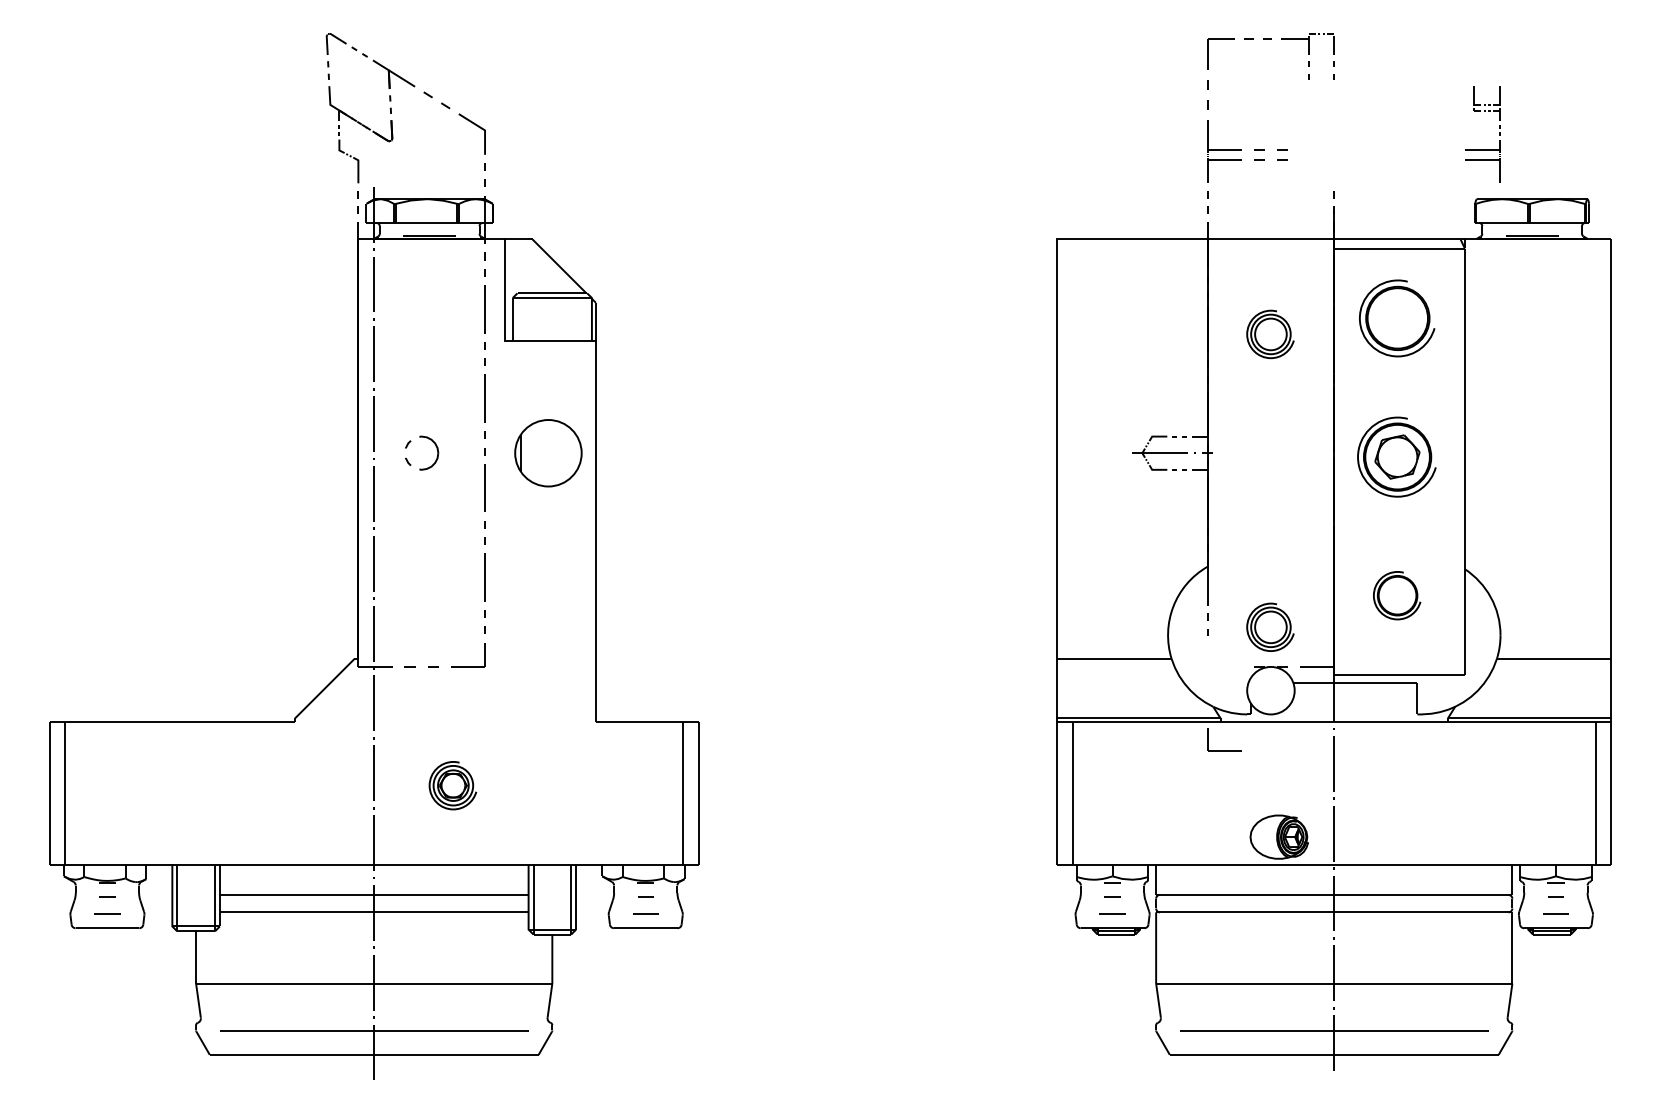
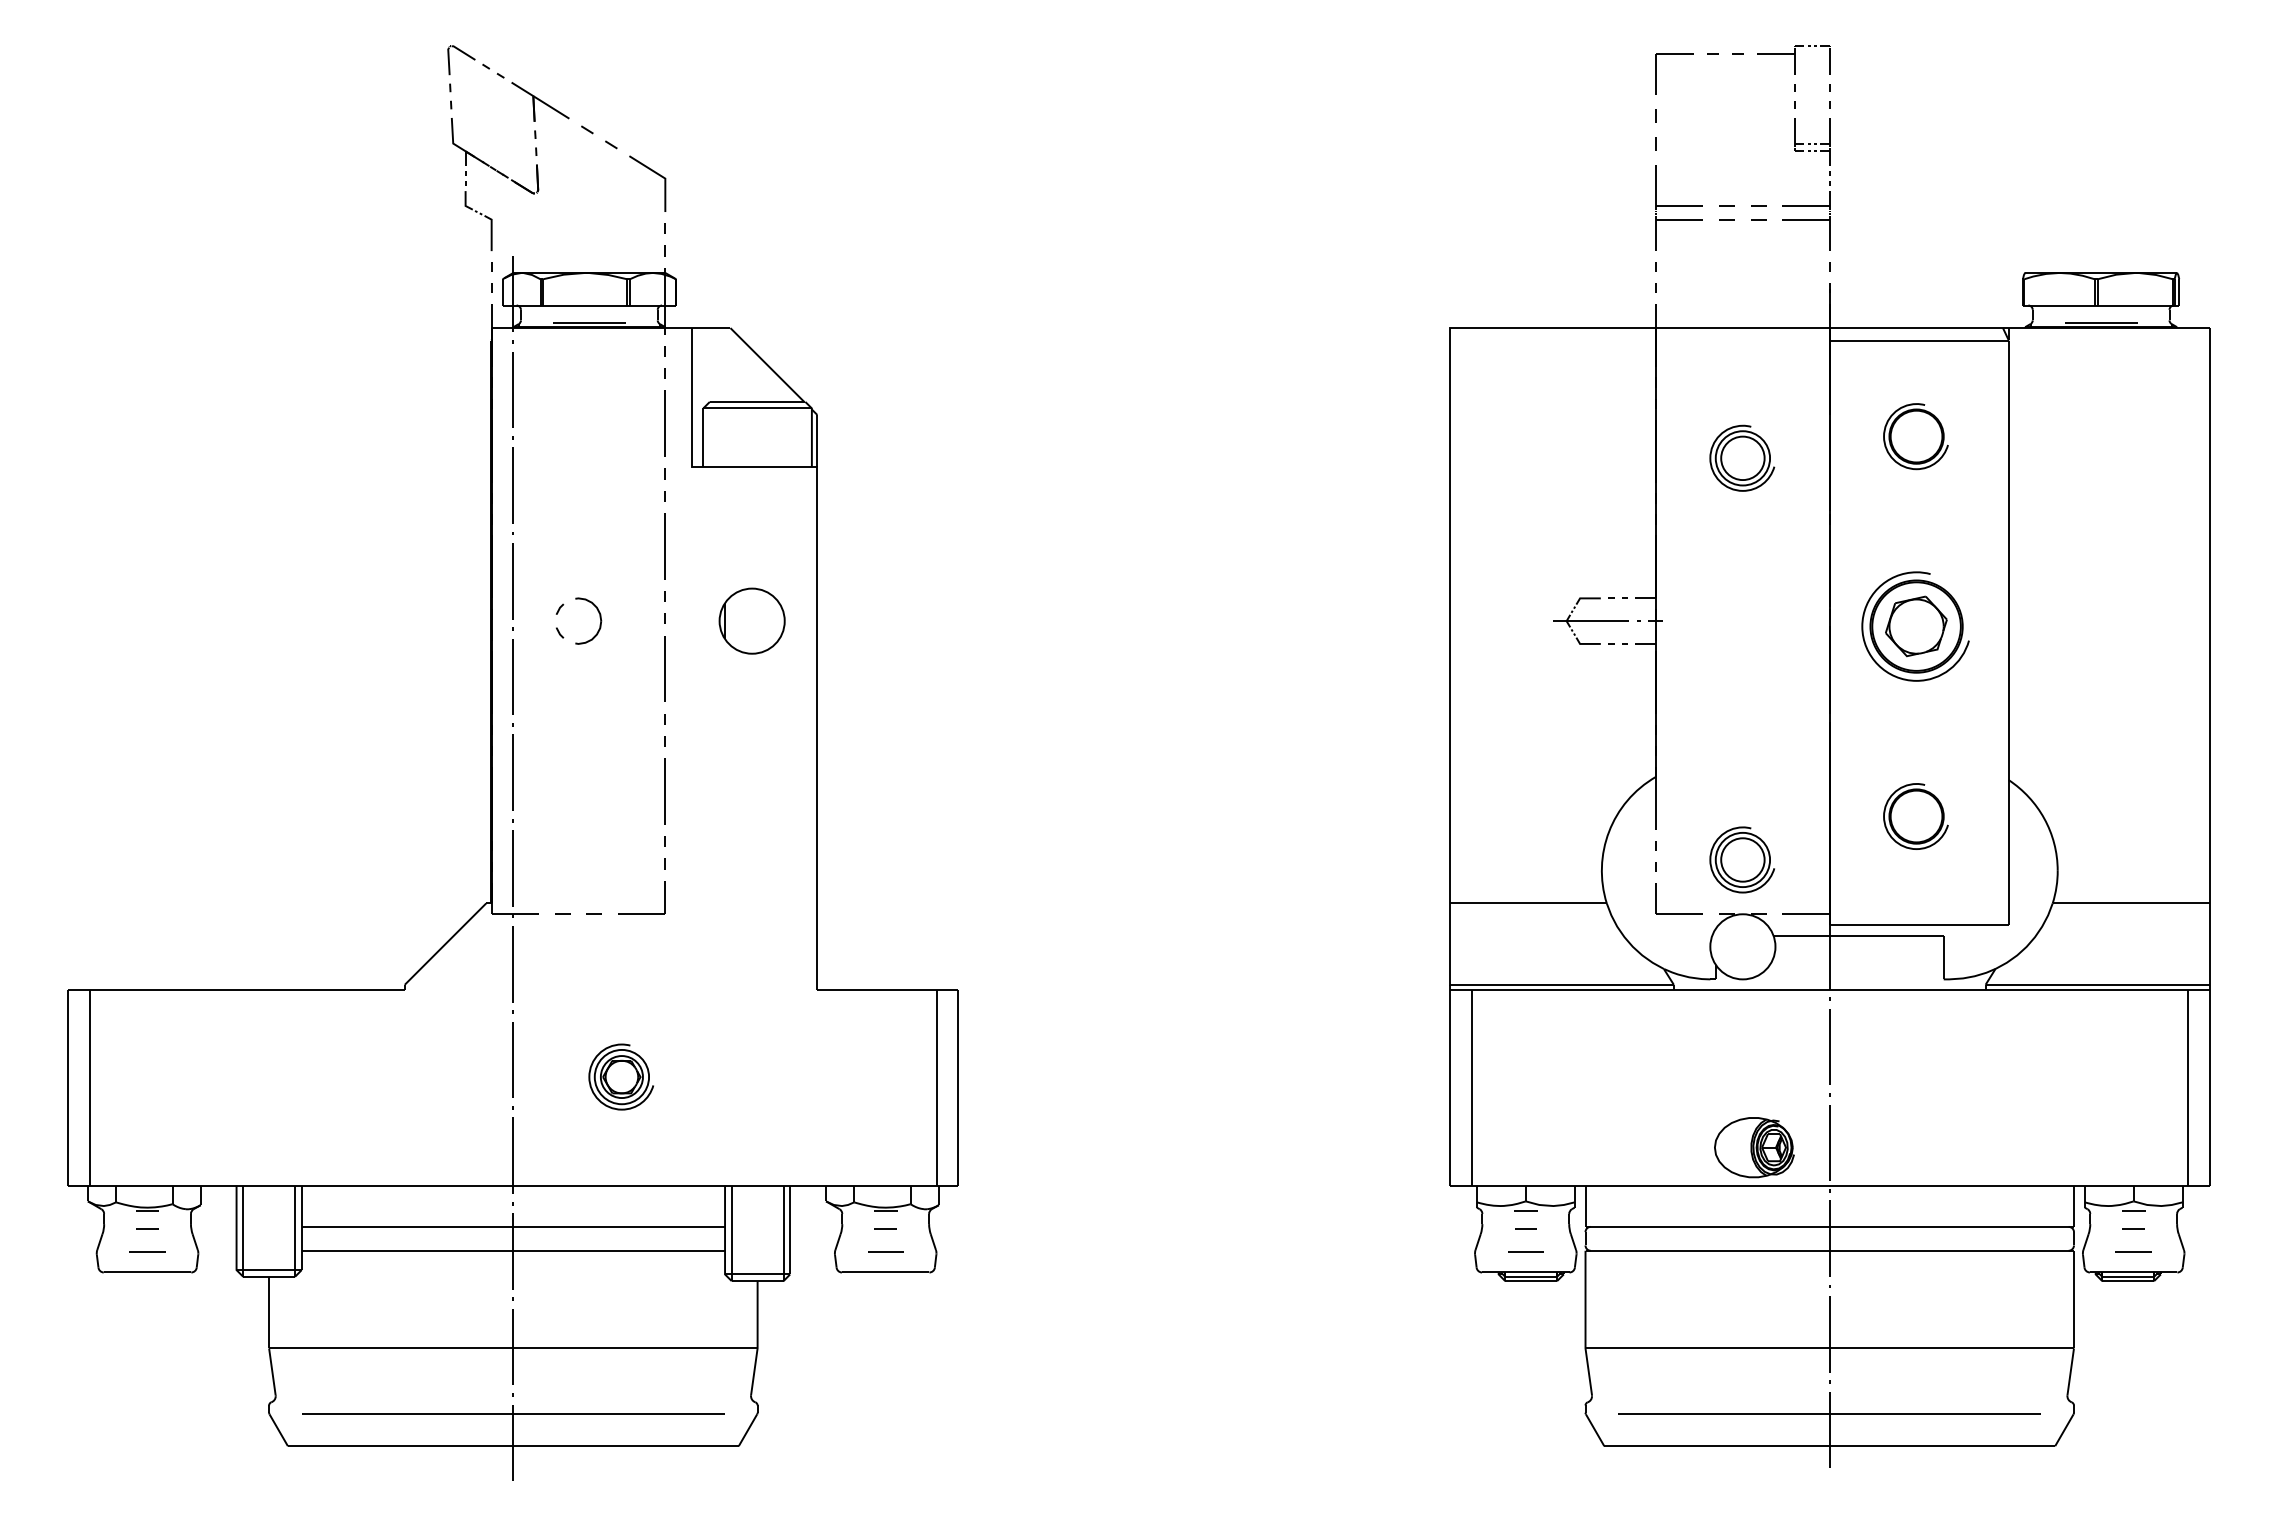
part: (1482, 150) -> (1806, 205), moved
part: (1396, 318) -> (1915, 436), size x0.62
part: (547, 452) -> (751, 620), size x0.71
part: (1223, 750) -> (1678, 913), moved

